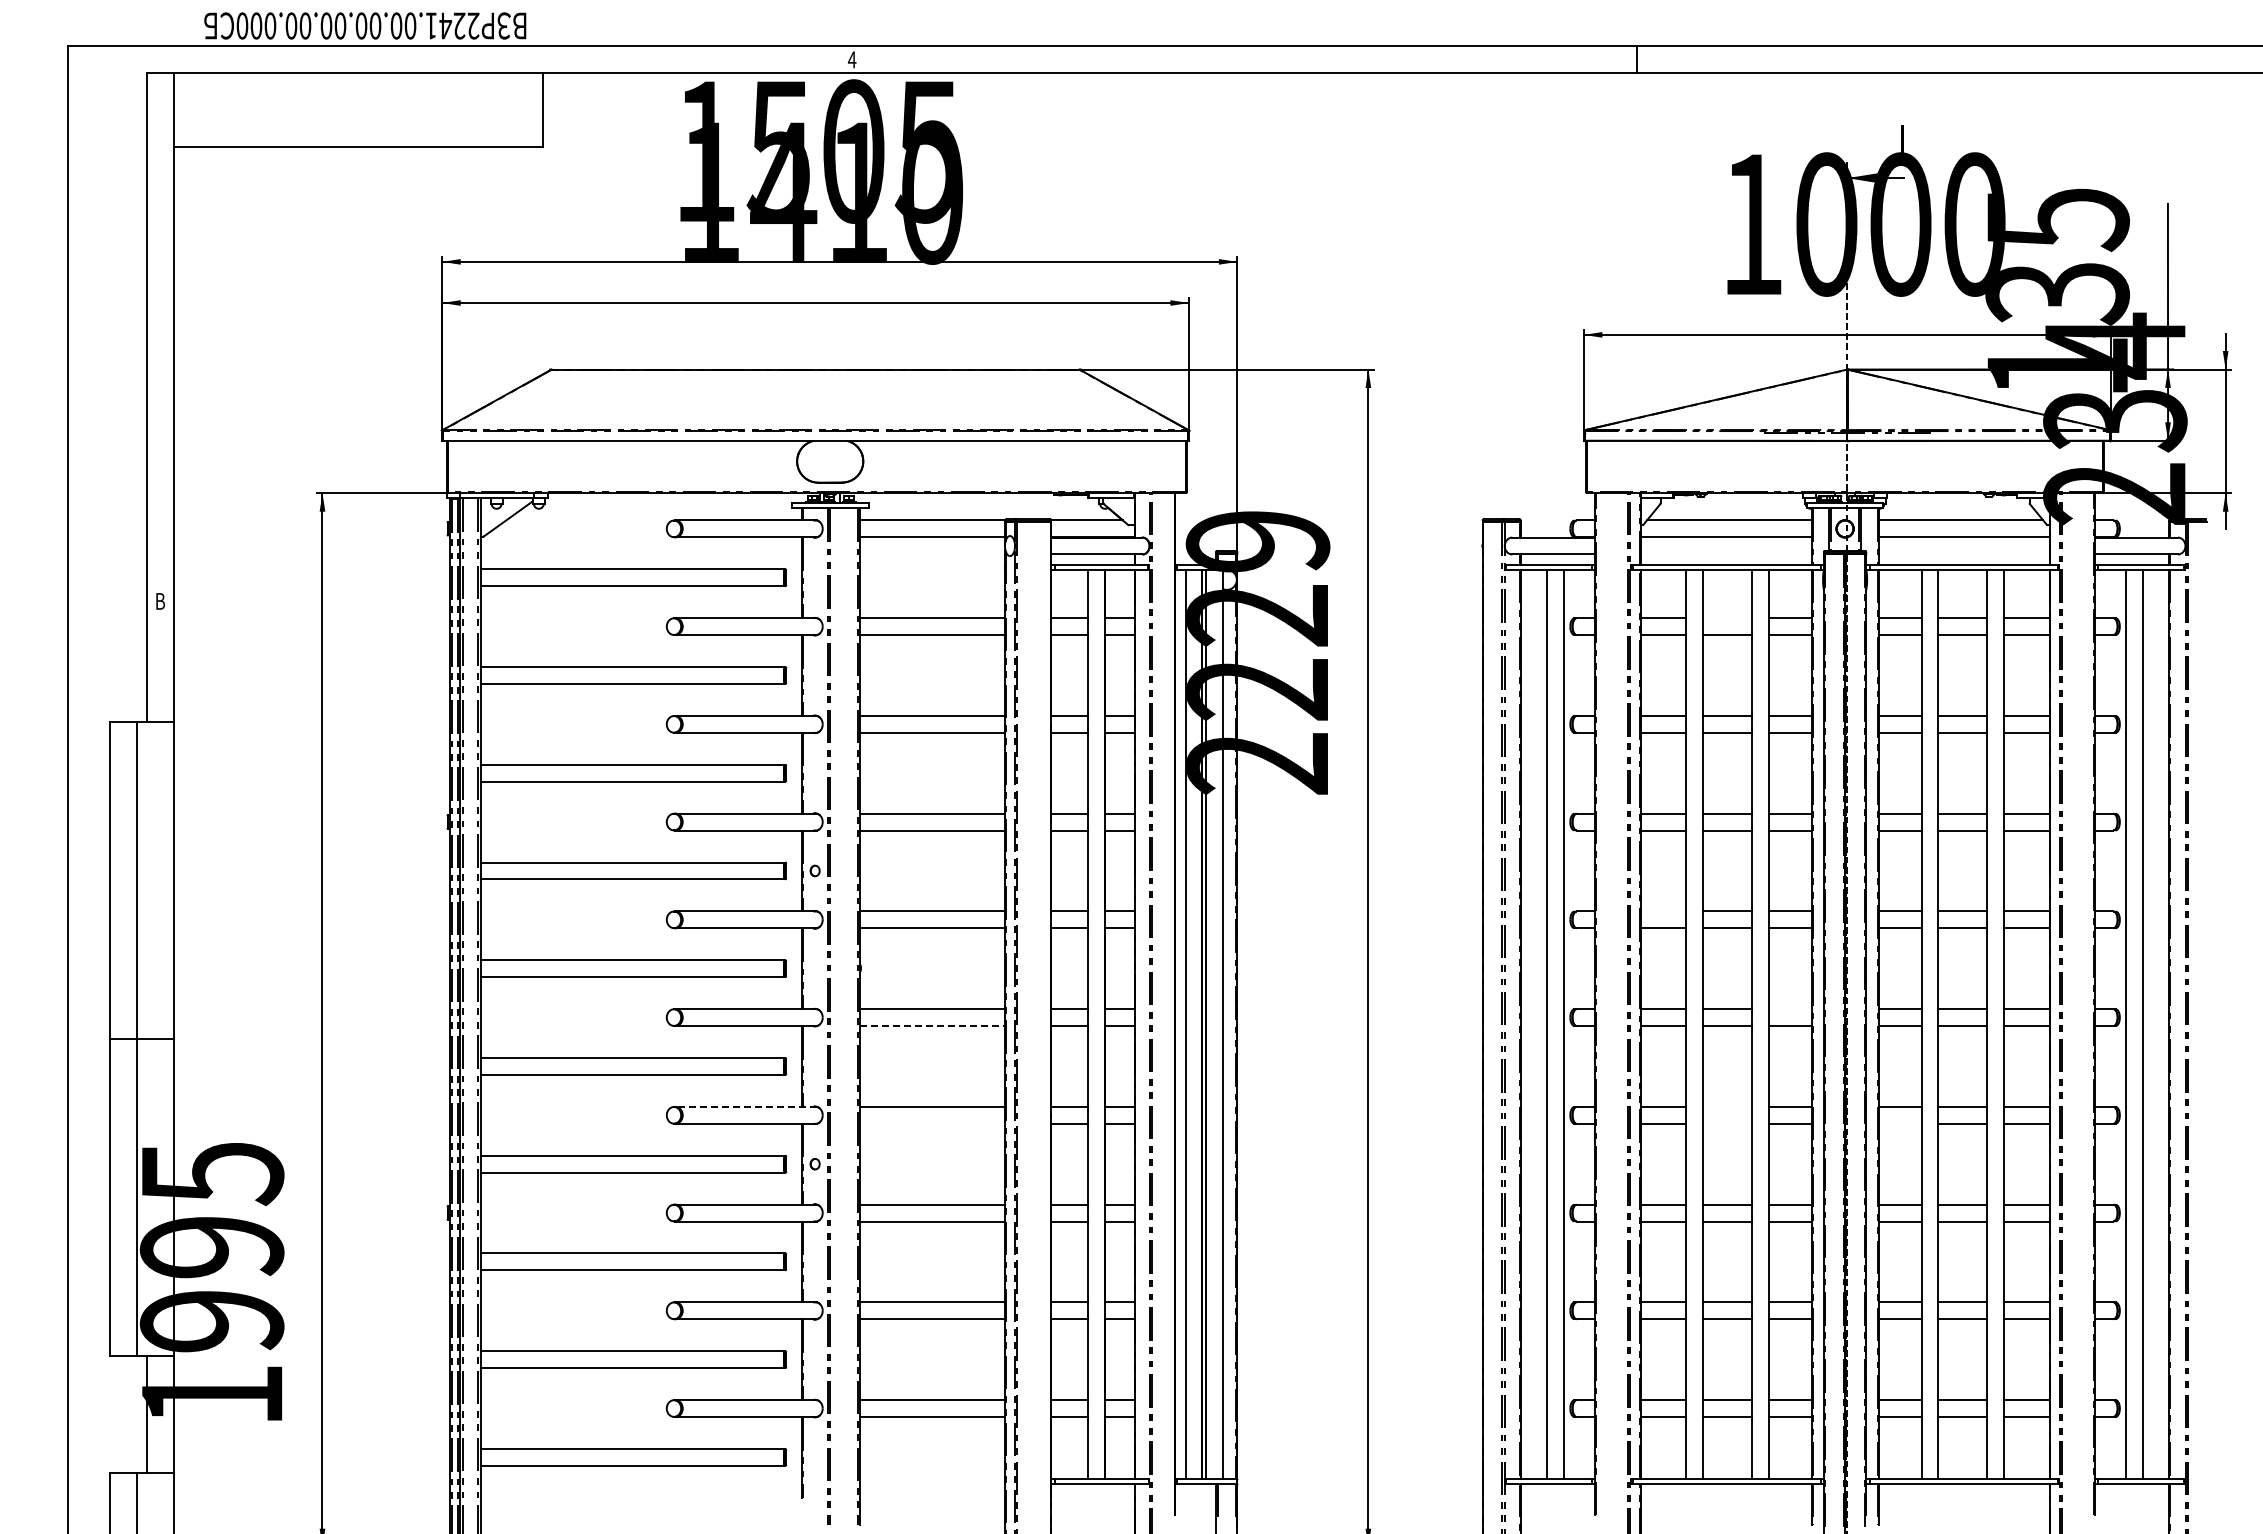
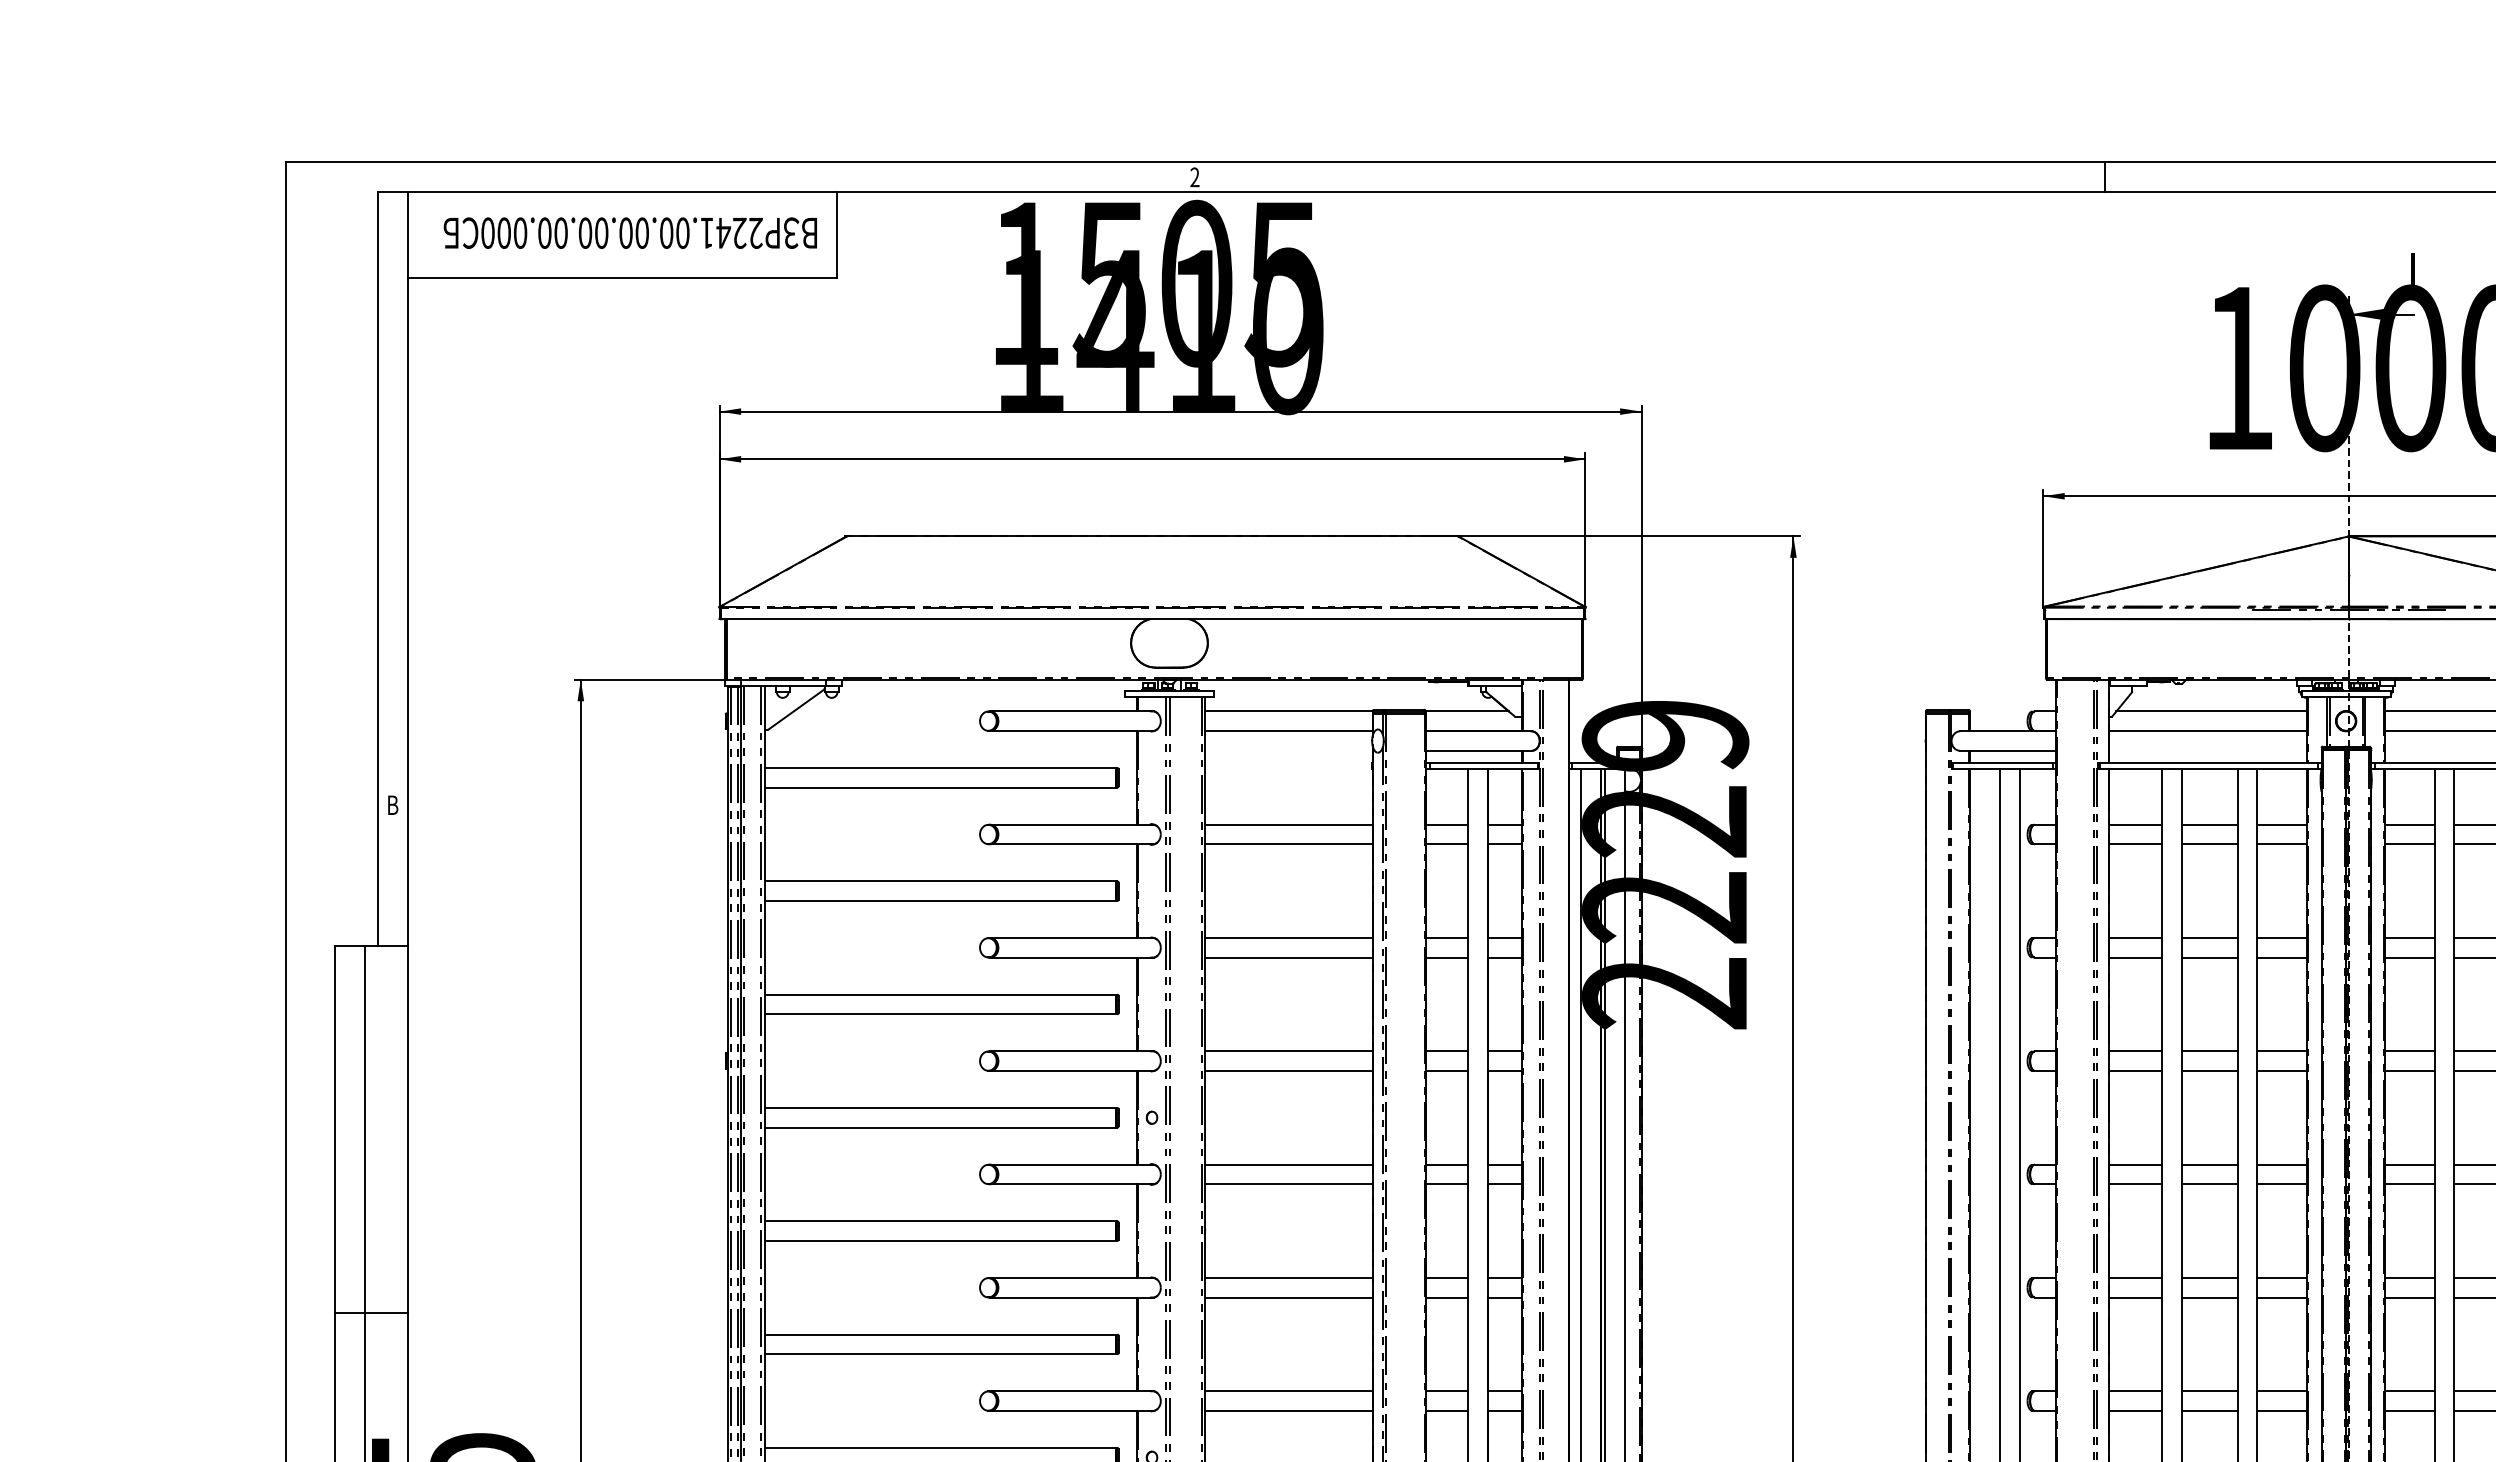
text: (365, 25) -> (630, 232), moved
text: (851, 59) -> (1194, 176), 4 -> 2
line: (1727, 618) -> (2209, 825), added
line: (1663, 911) -> (2135, 1164), added
line: (1789, 1009) -> (2281, 1278), added
line: (933, 1026) -> (1289, 1298), dashed -> solid
line: (746, 1106) -> (1072, 1390), dashed -> solid
line: (1727, 1106) -> (2209, 1390), added
line: (932, 1123) -> (1288, 1410), added
line: (1727, 1123) -> (2209, 1410), added
line: (1899, 1123) -> (2409, 1410), added

